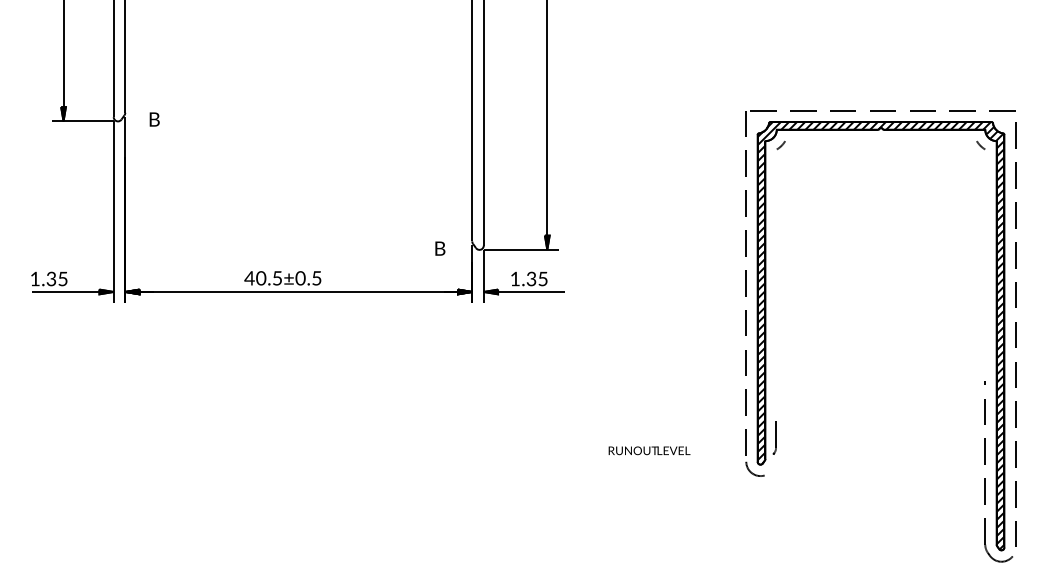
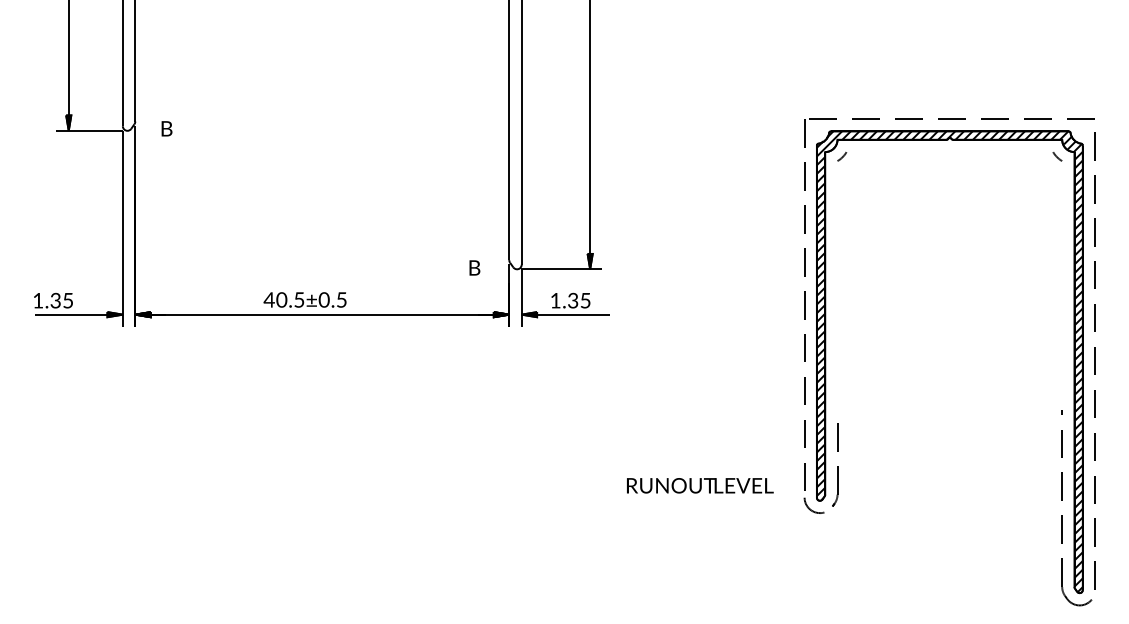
part: (774, 430) -> (835, 464), size x1.67
part: (649, 450) -> (700, 485), size x1.67

